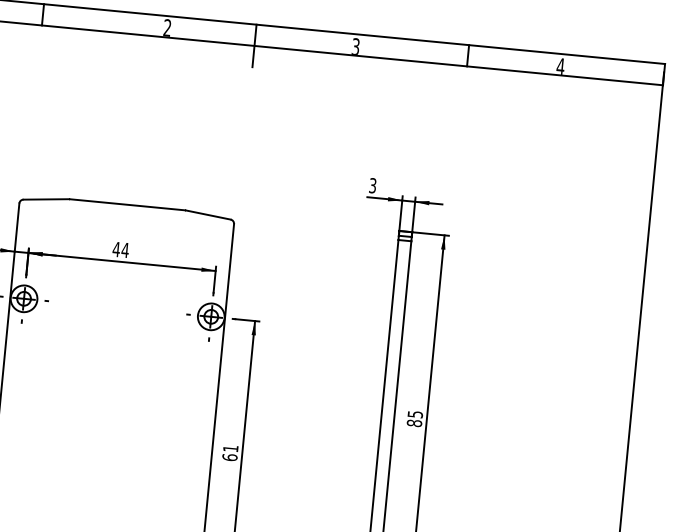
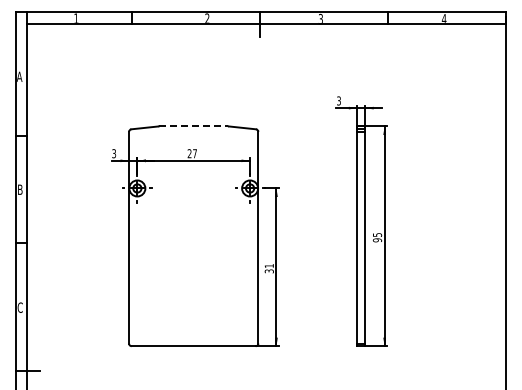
line: (127, 204) -> (193, 126), solid -> dashed
text: (121, 249) -> (192, 153), 44 -> 27
text: (414, 423) -> (377, 240), 85 -> 95
text: (228, 457) -> (268, 271), 61 -> 31

